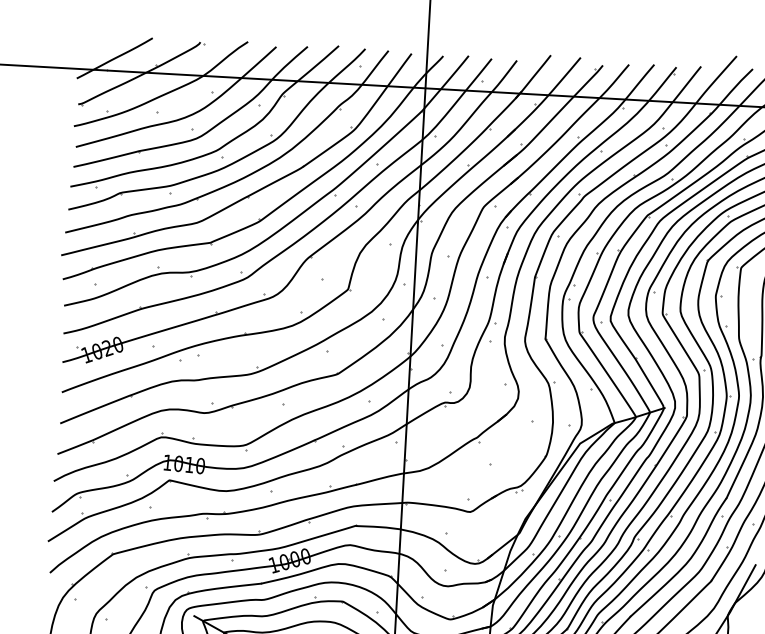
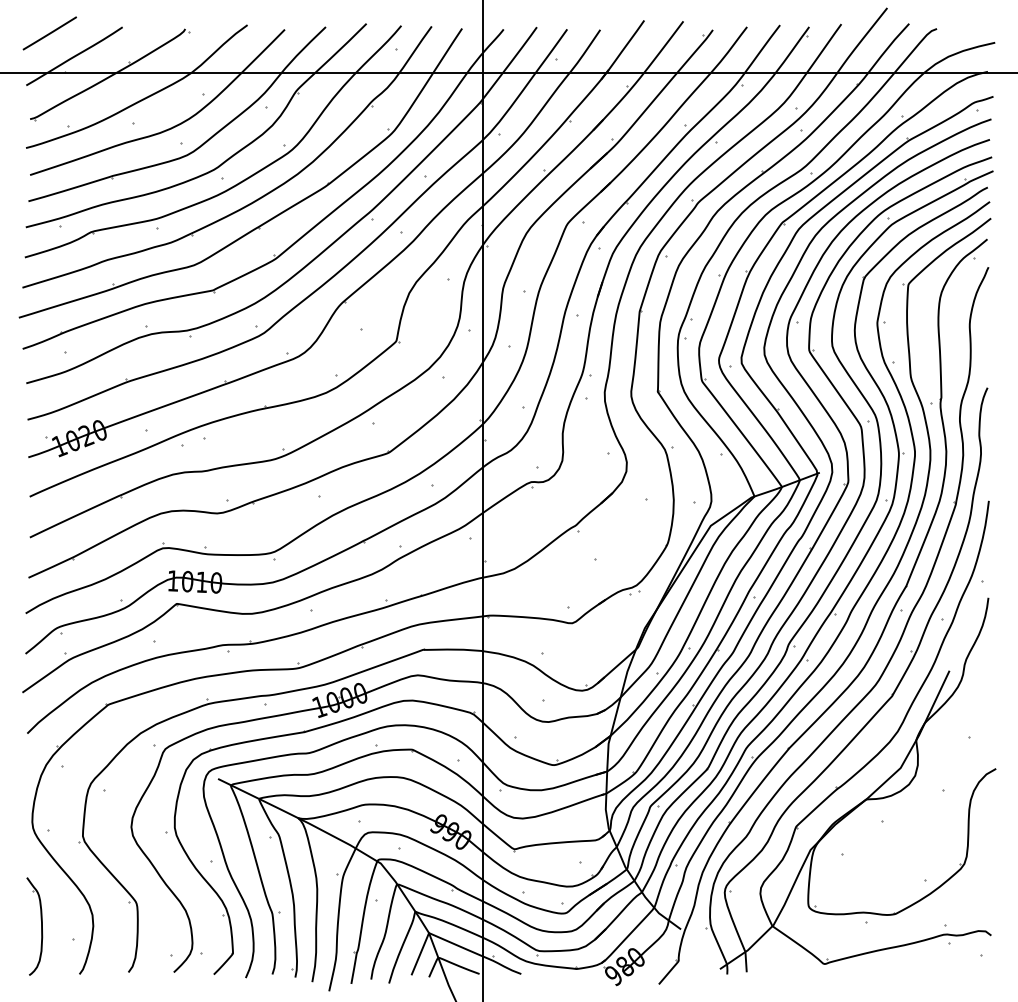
line: (96, 39) -> (49, 33), added

